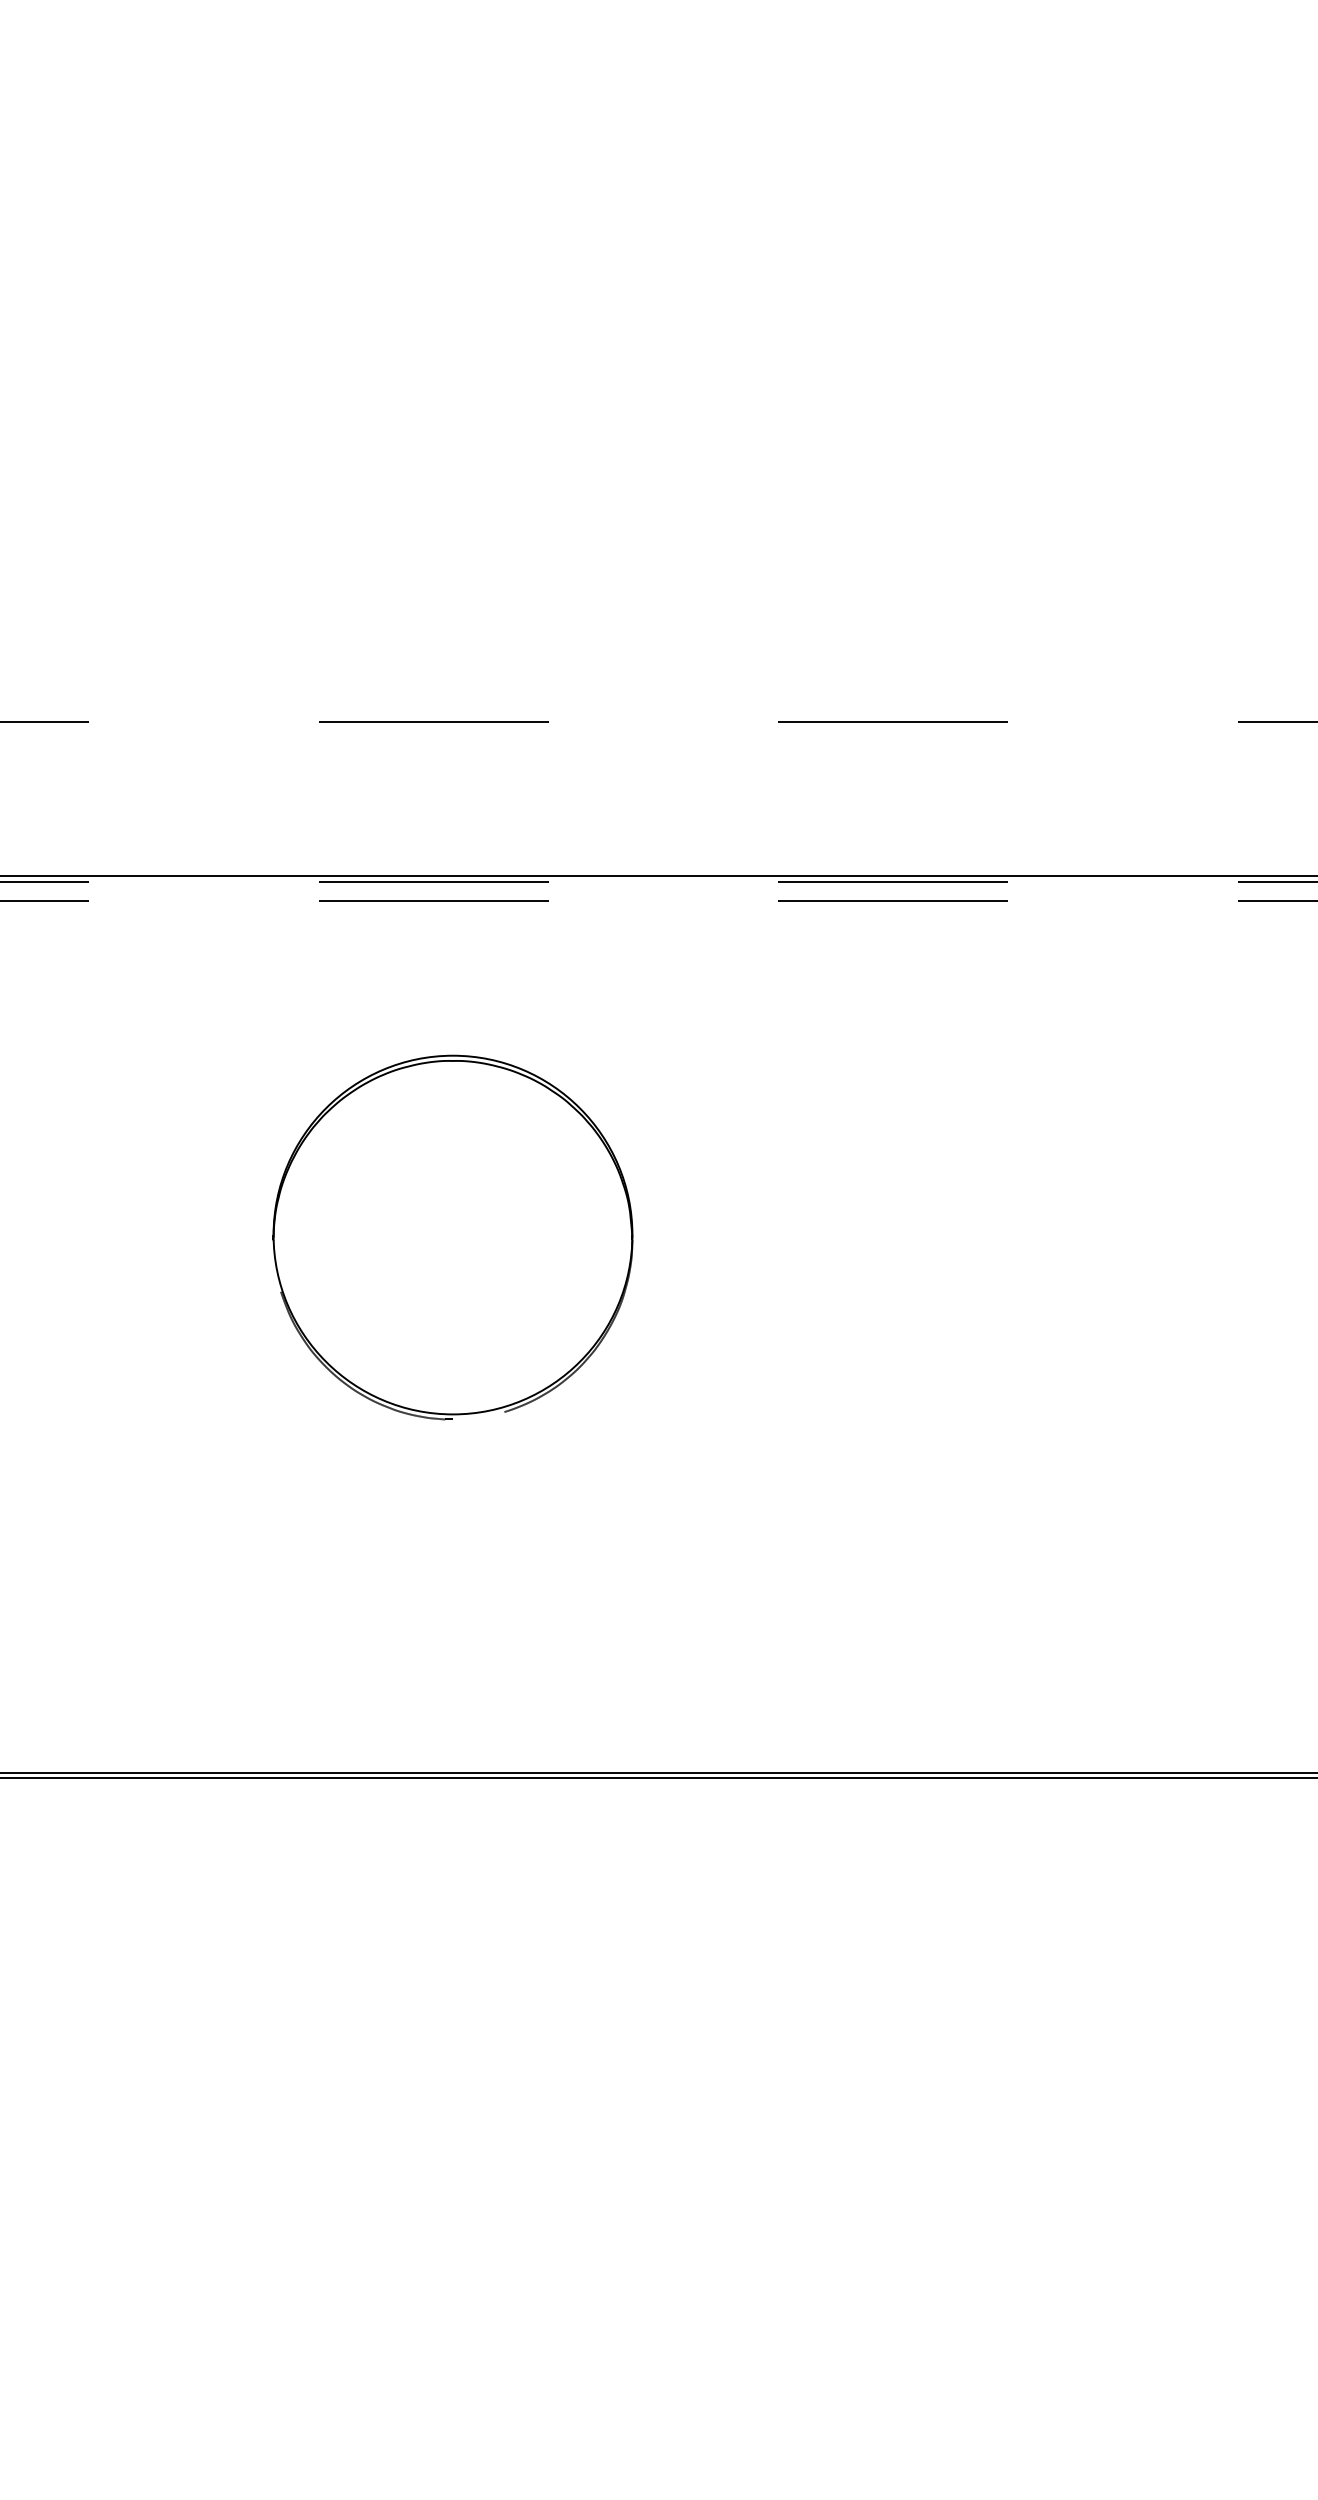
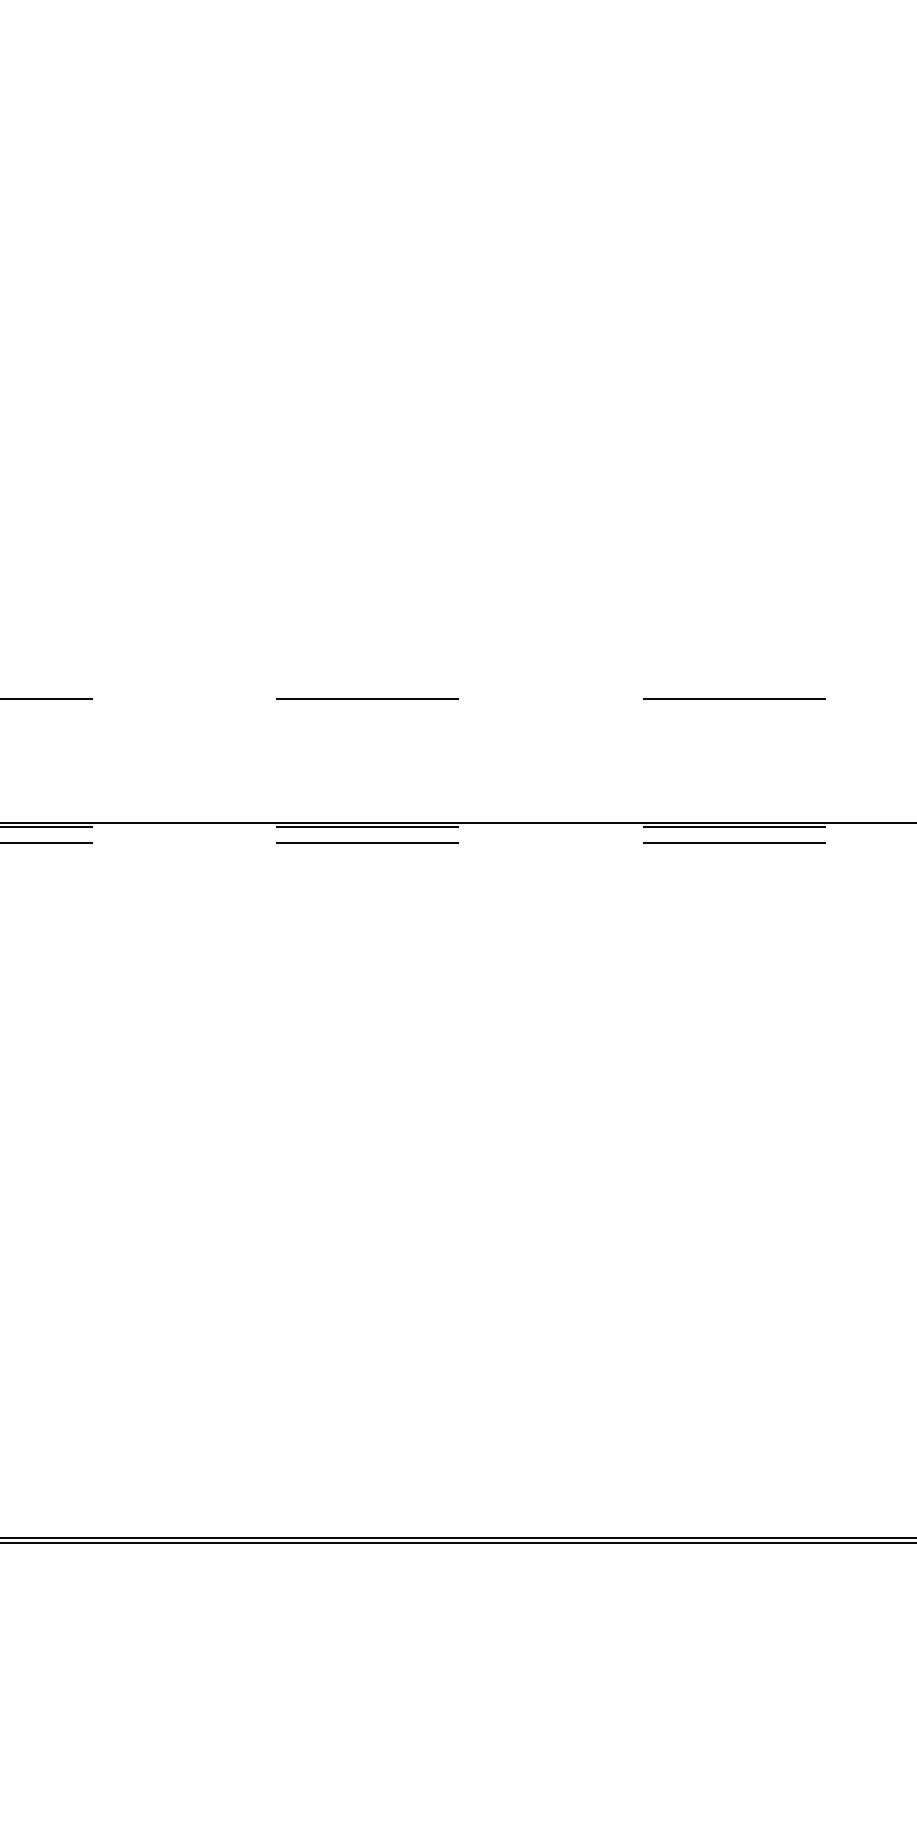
part: (452, 1237) -> (382, 1110), removed

